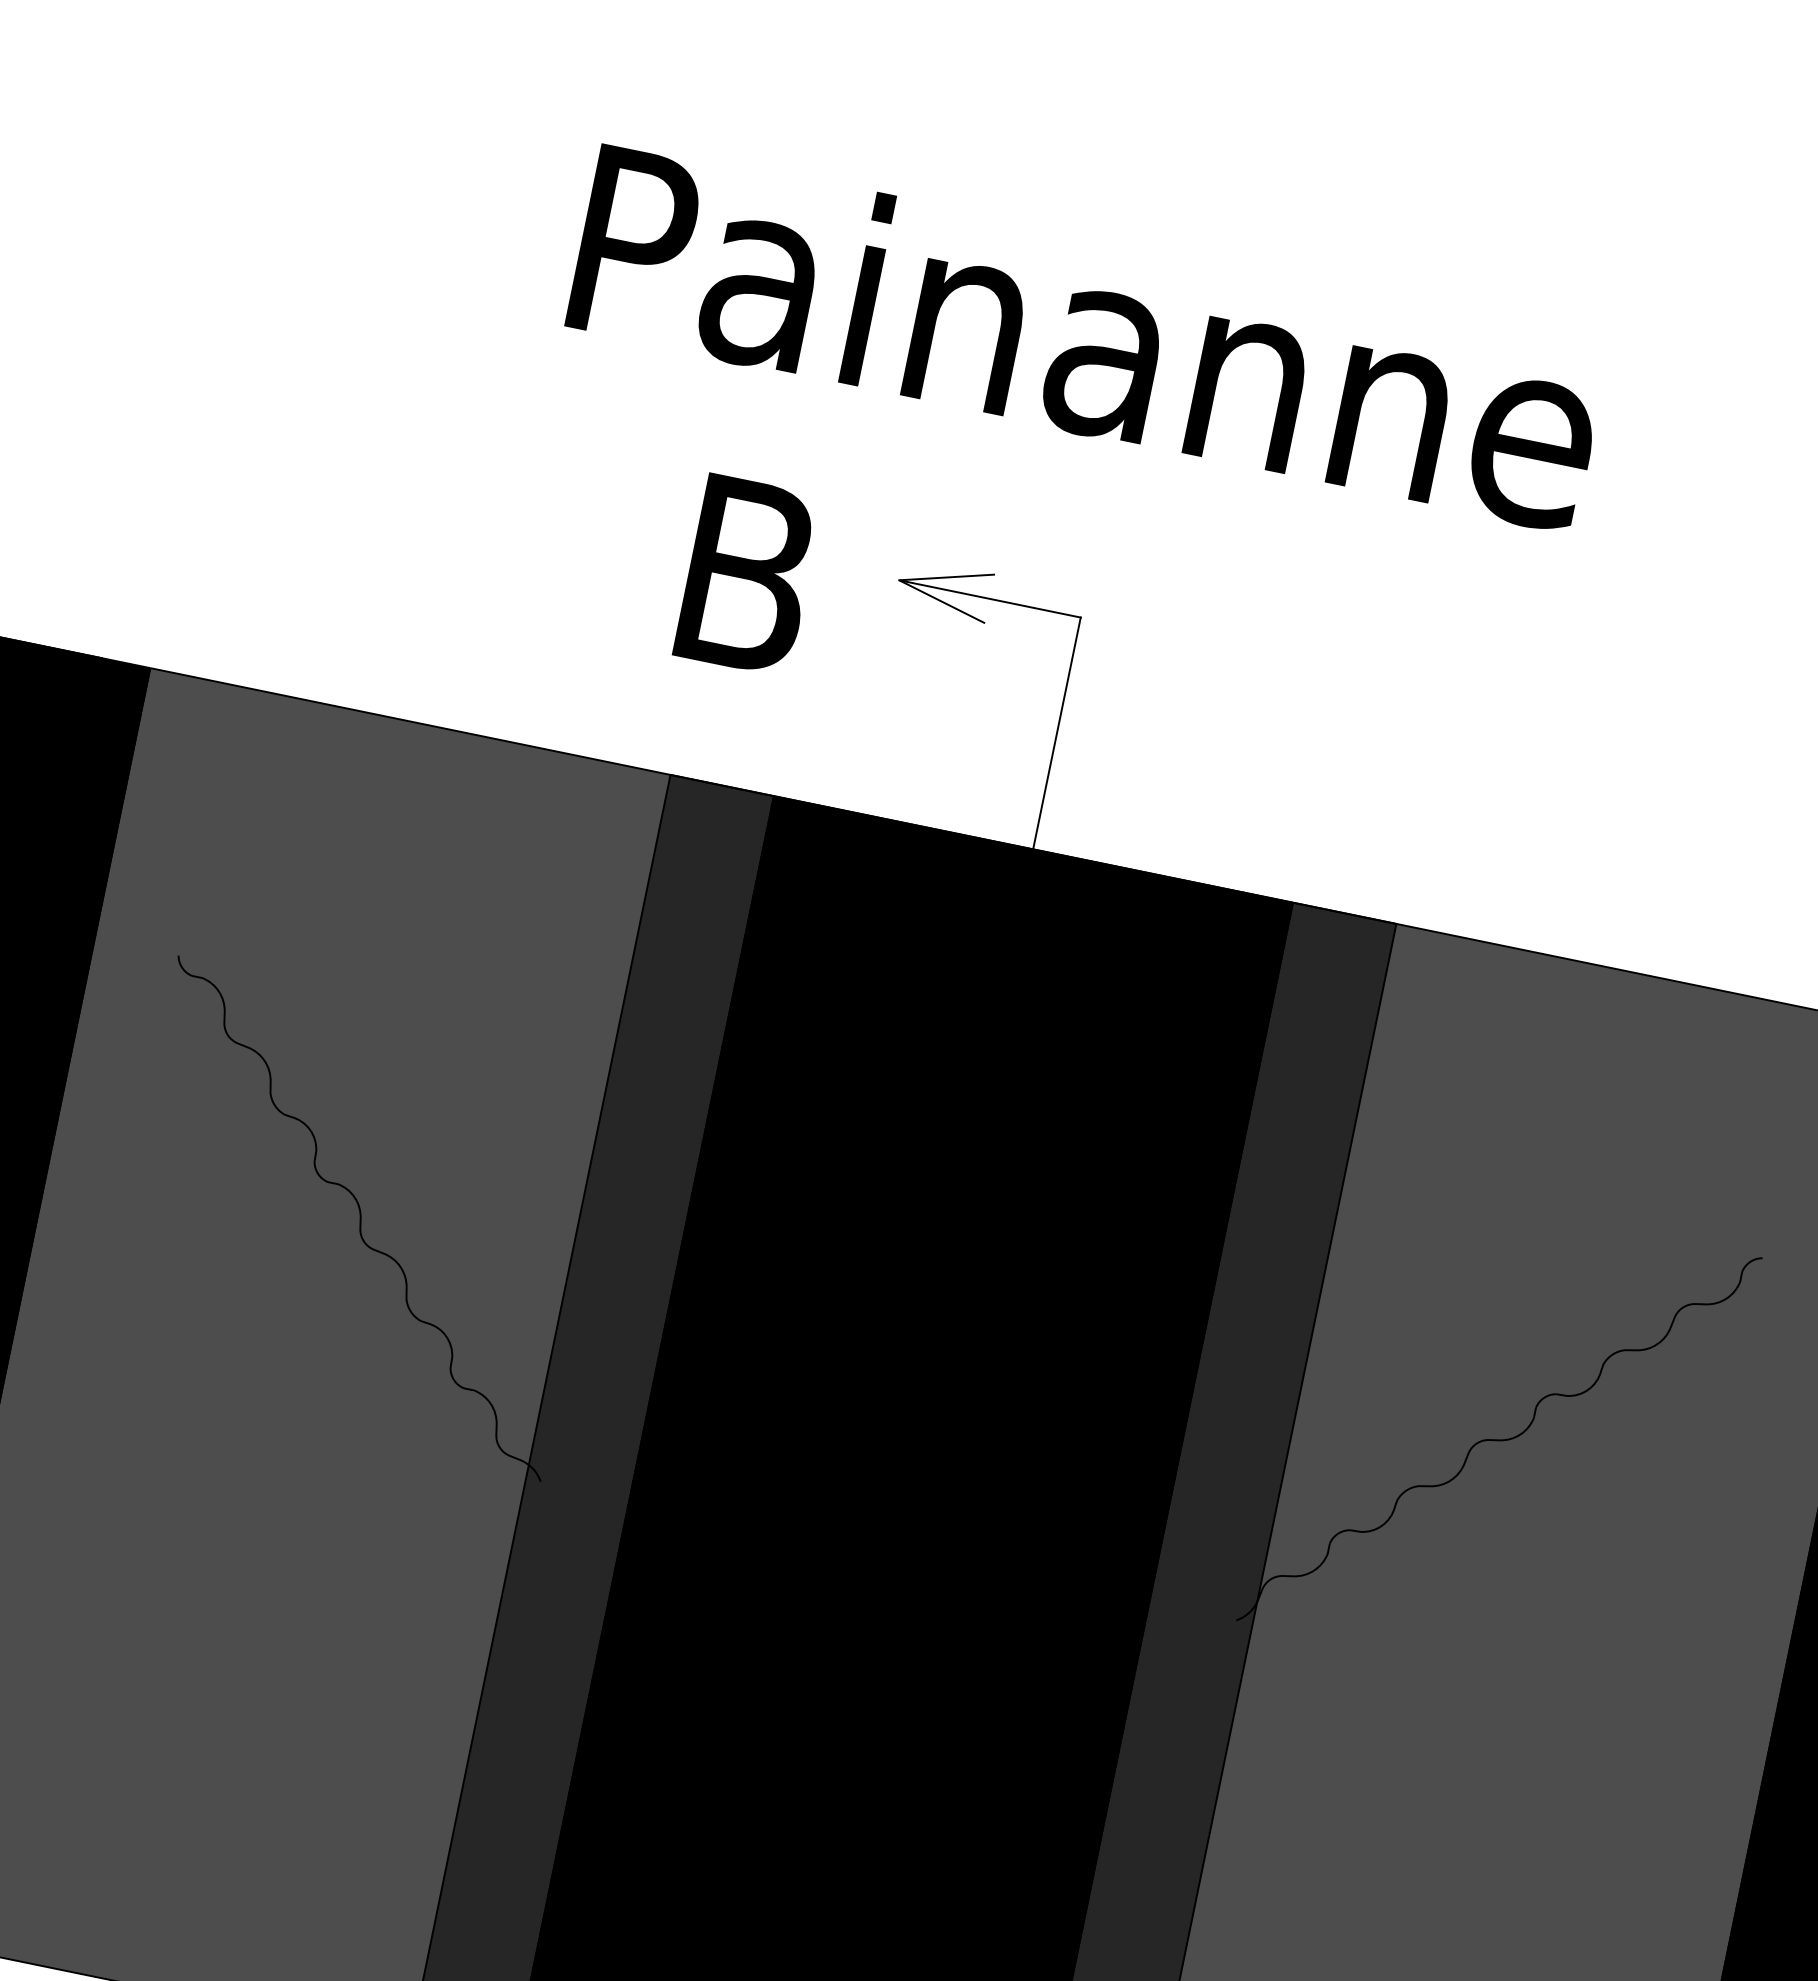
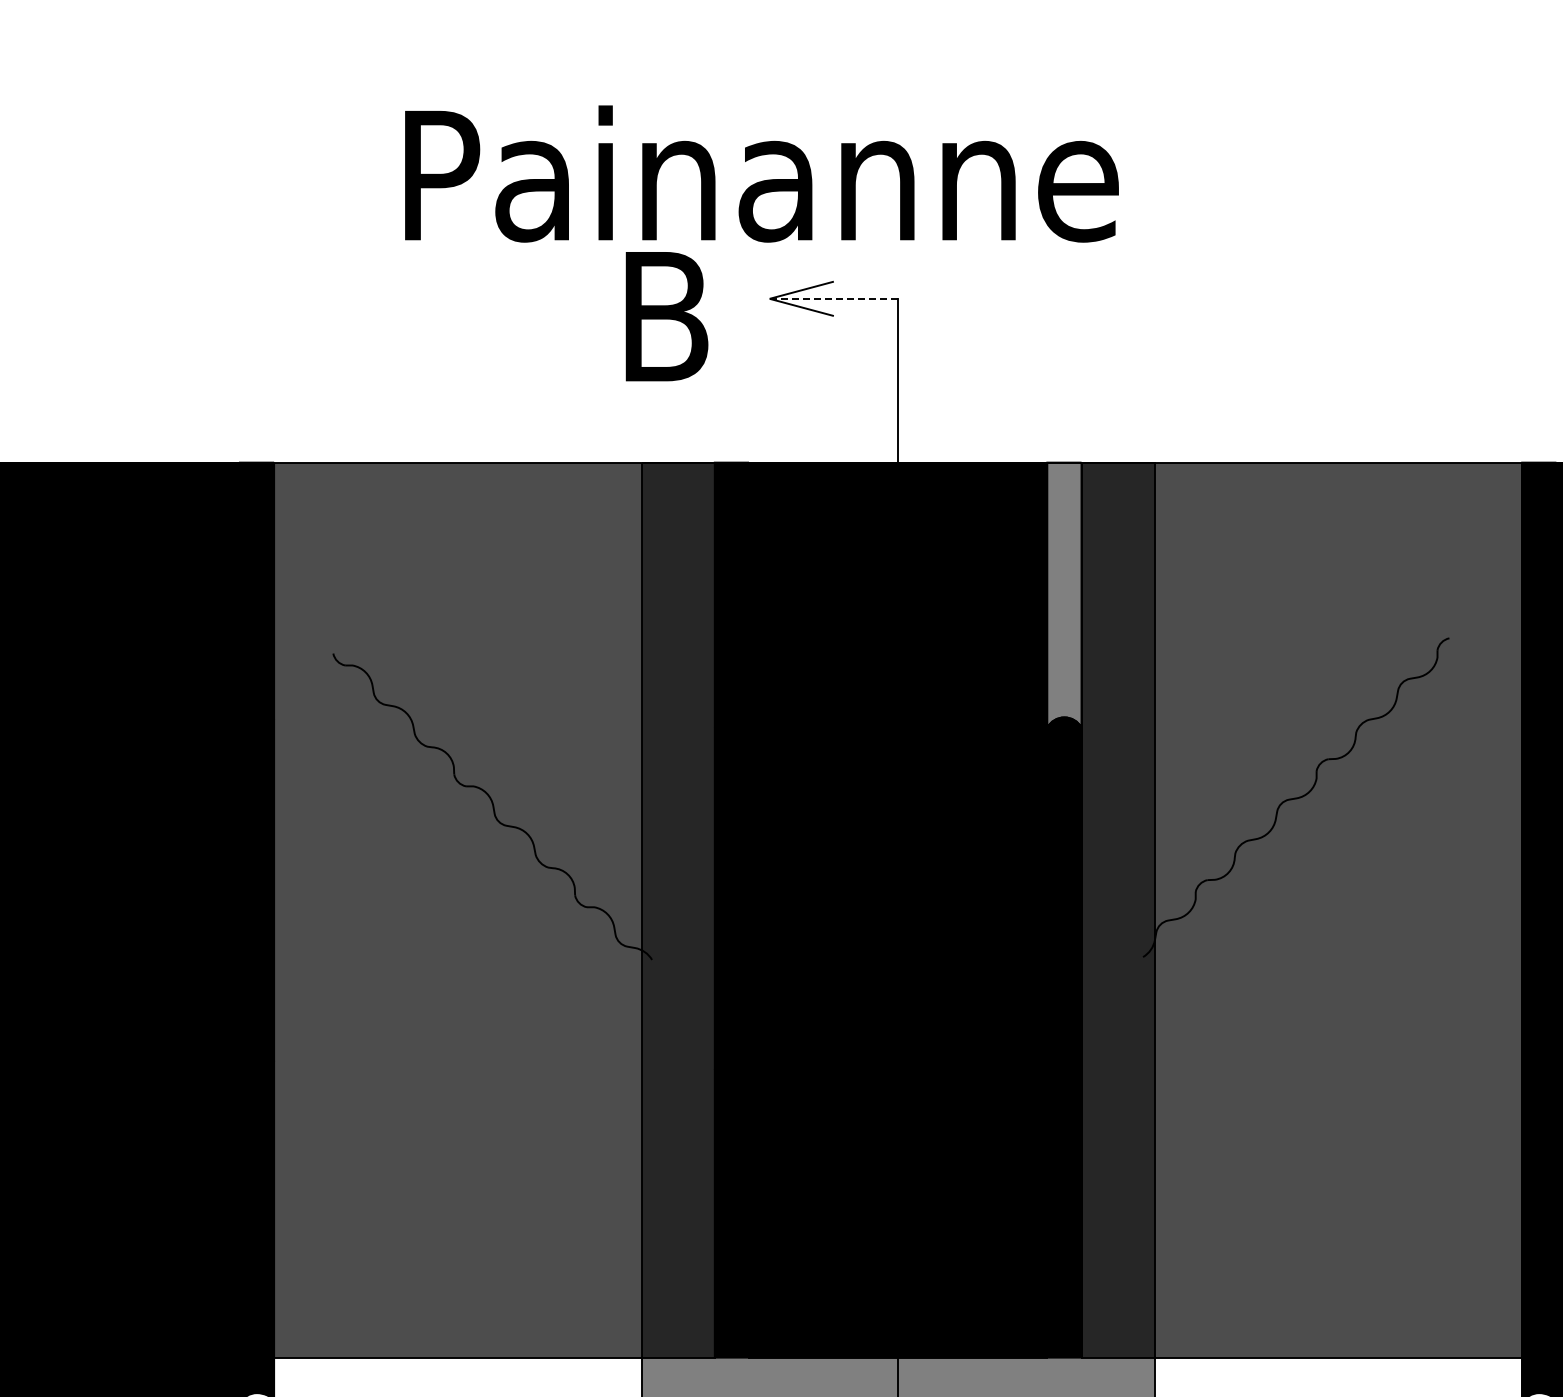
text: (1087, 335) -> (761, 173), moved
line: (989, 598) -> (833, 298), solid -> dashed
fill: (1230, 1084) -> (1064, 594), removed

